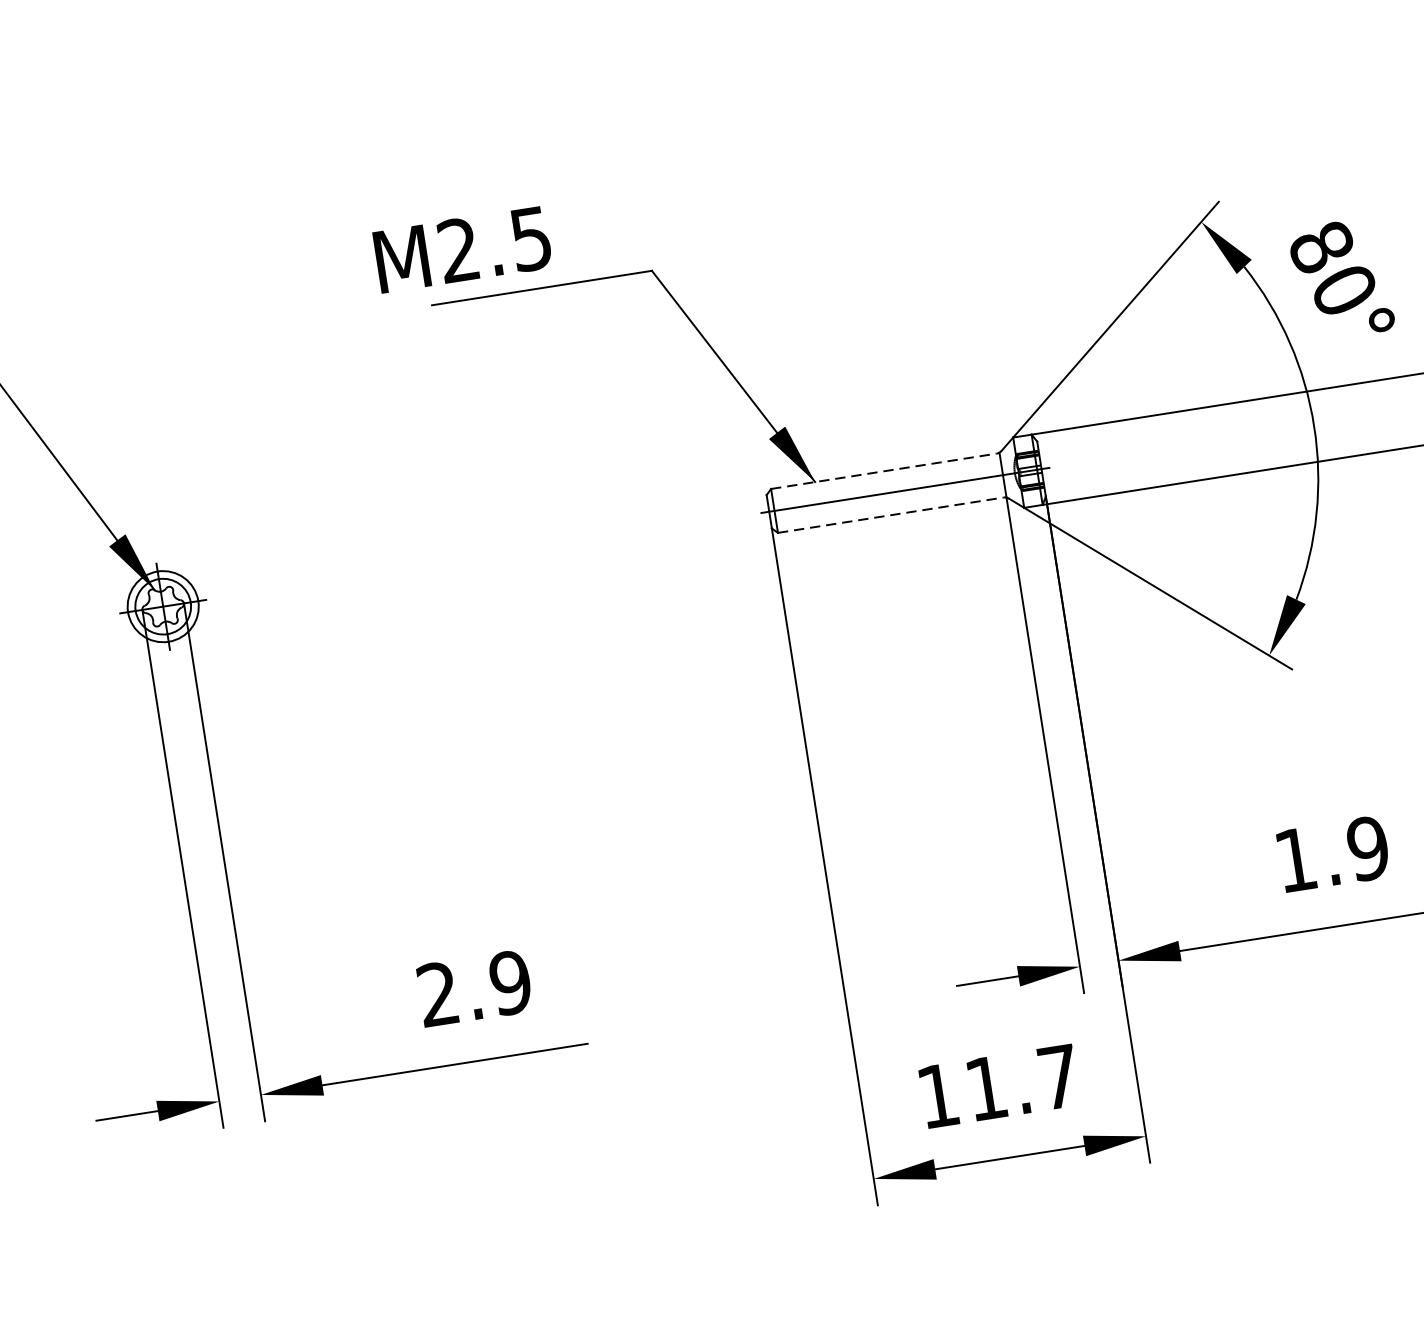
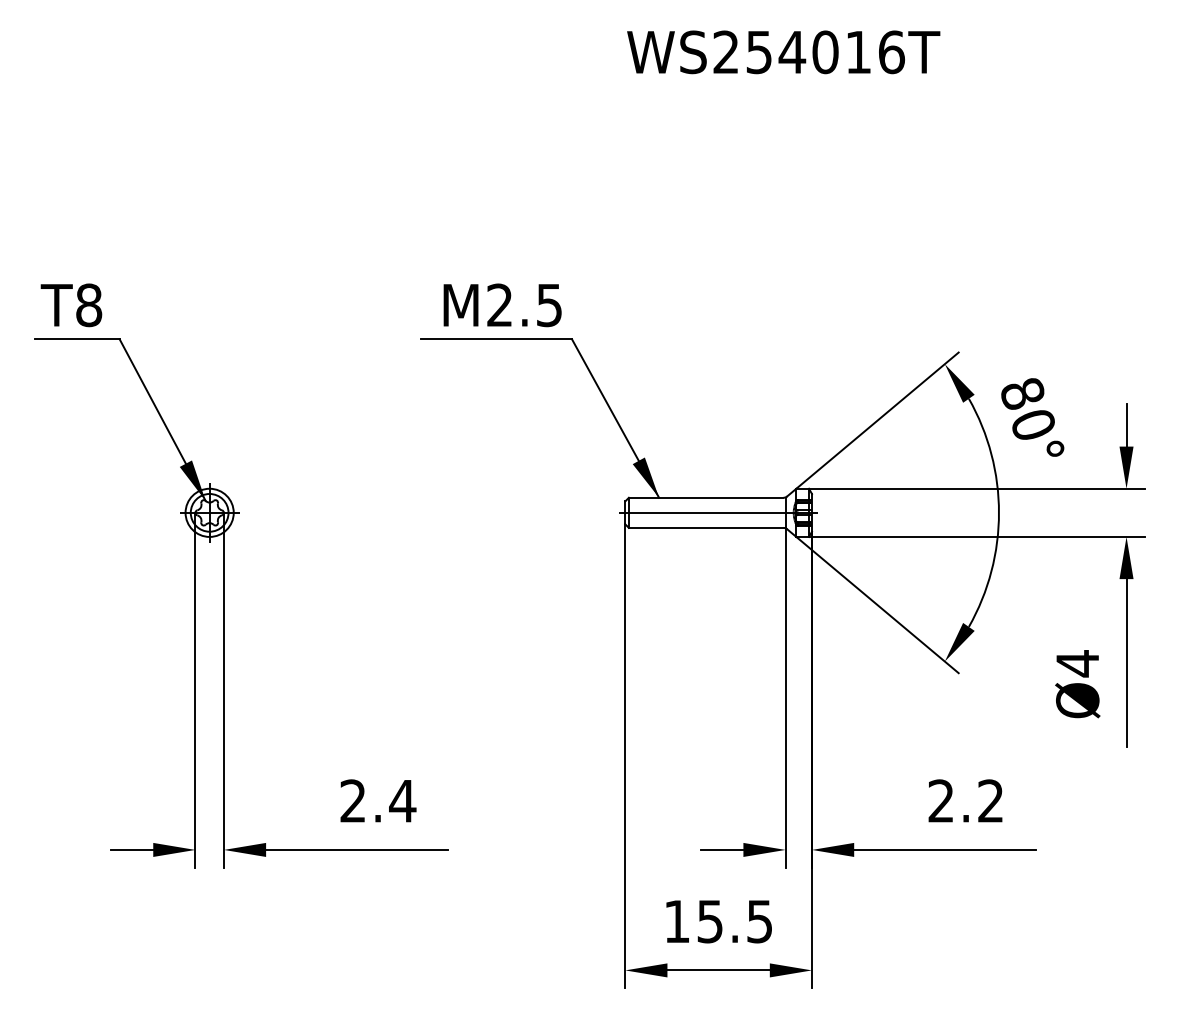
text: (462, 249) -> (502, 305), moved
line: (884, 470) -> (706, 497), dashed -> solid
line: (891, 514) -> (706, 527), dashed -> solid
text: (1331, 853) -> (965, 800), 1.9 -> 2.2
text: (510, 982) -> (402, 800), 2.9 -> 2.4
text: (1021, 1082) -> (734, 921), 11.7 -> 15.5

